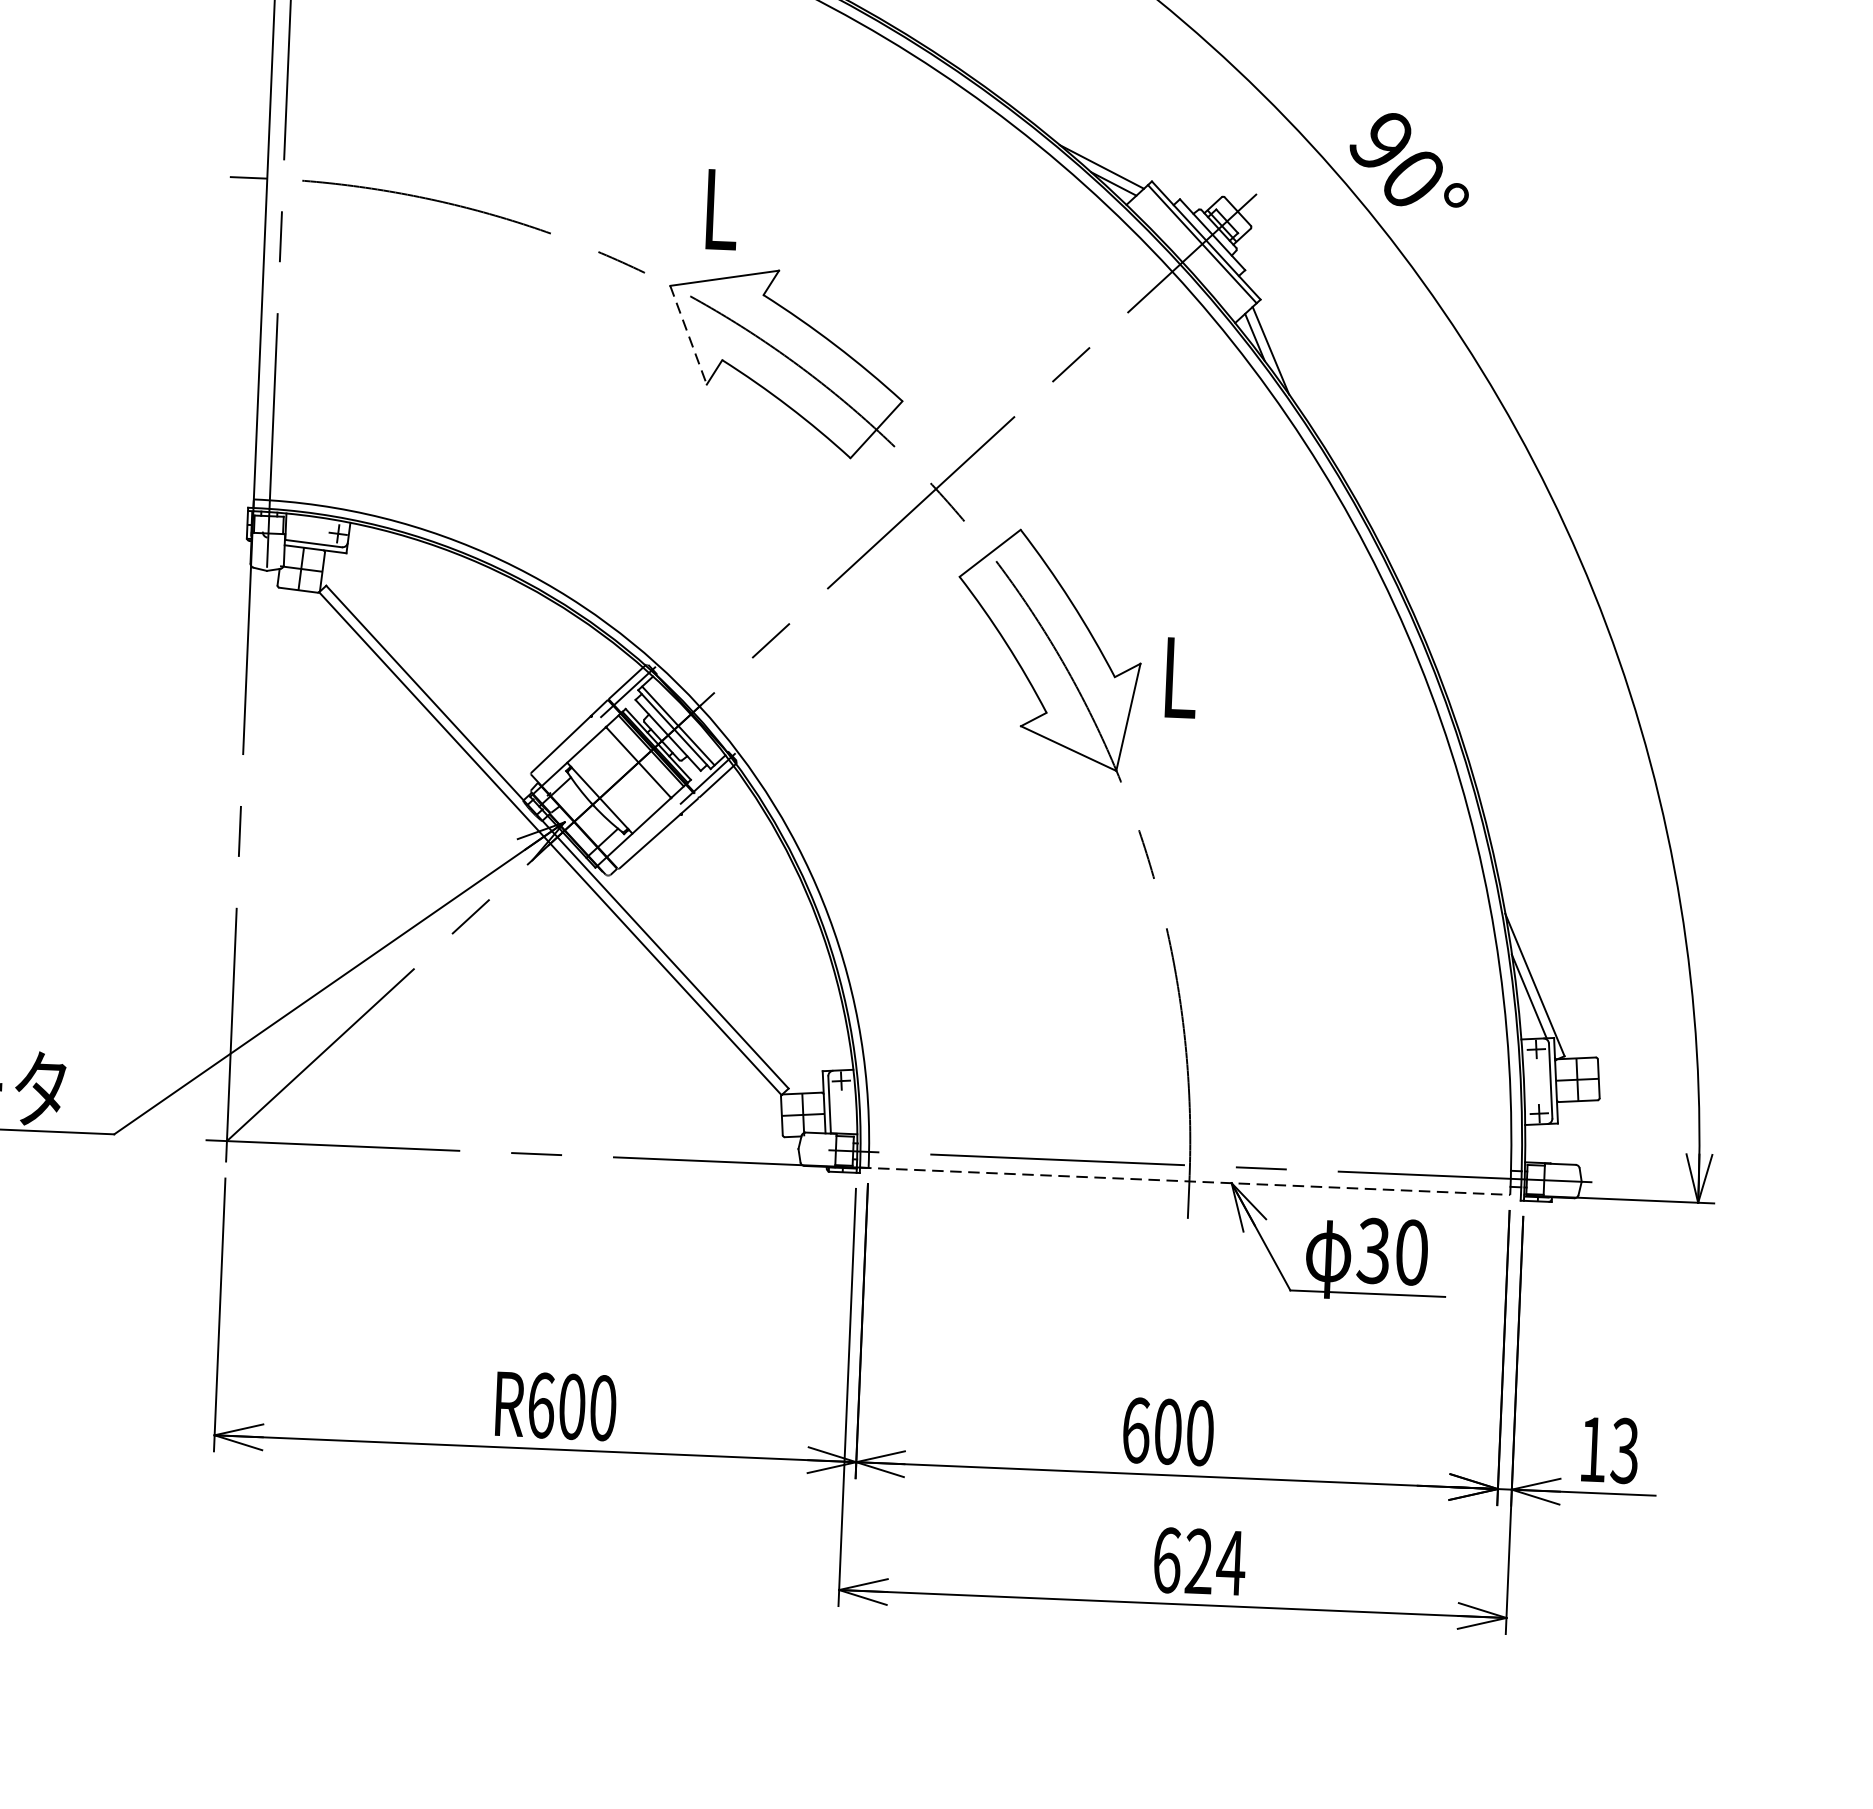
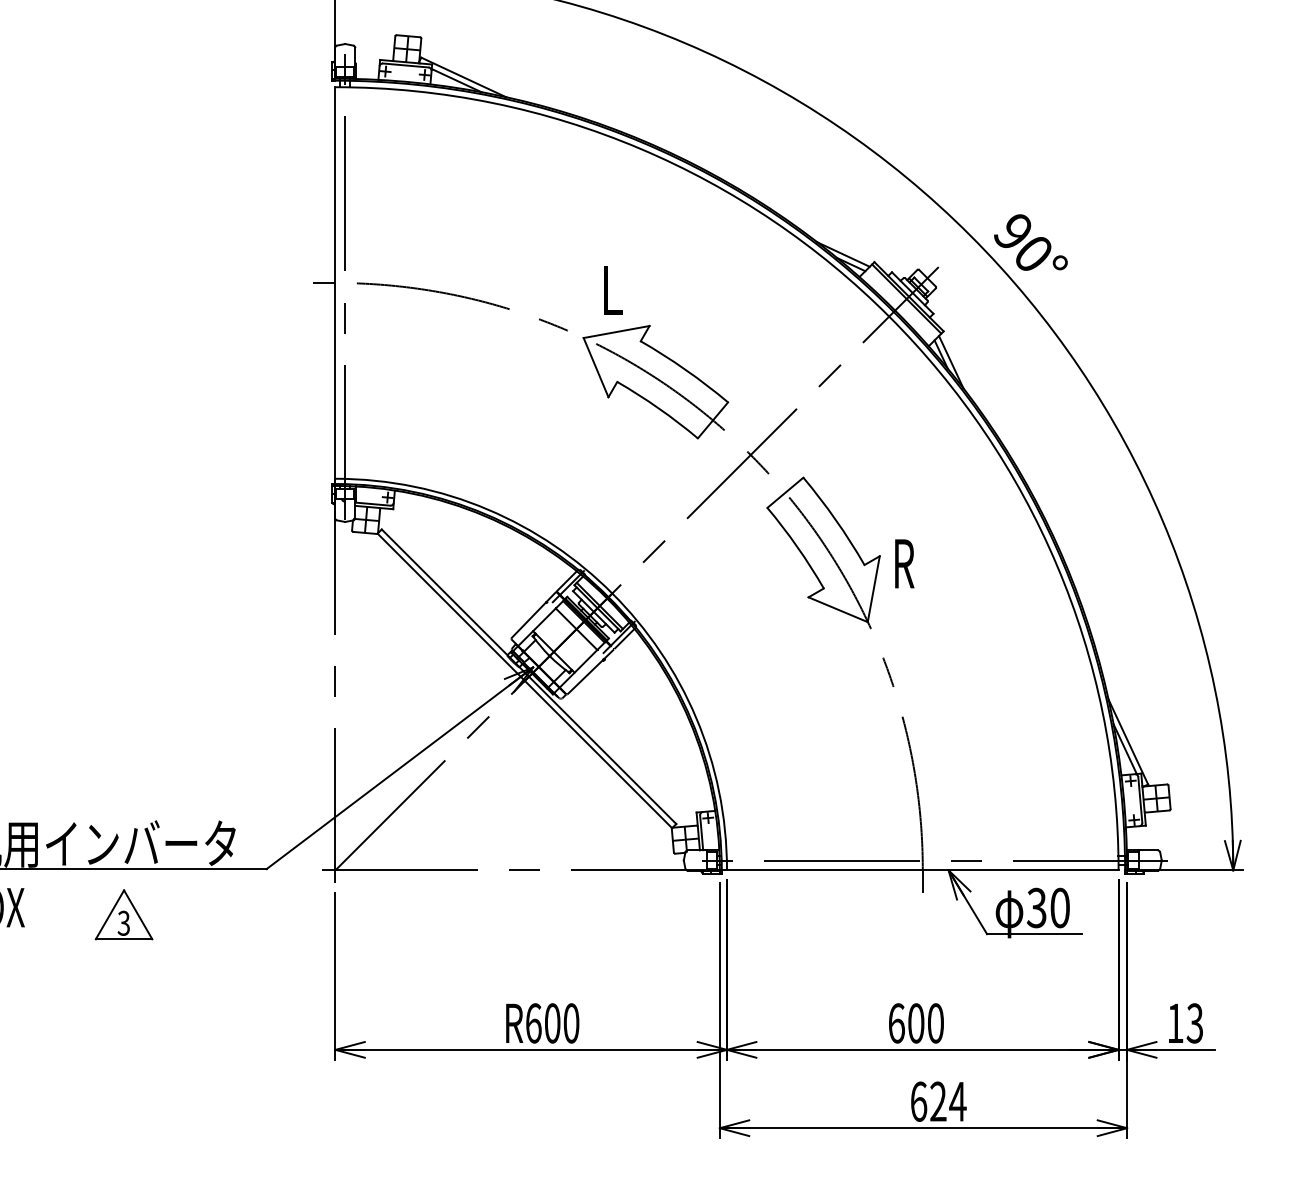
line: (689, 336) -> (596, 368), dashed -> solid
text: (1180, 677) -> (904, 563), L -> R
line: (1185, 1181) -> (920, 870), dashed -> solid

